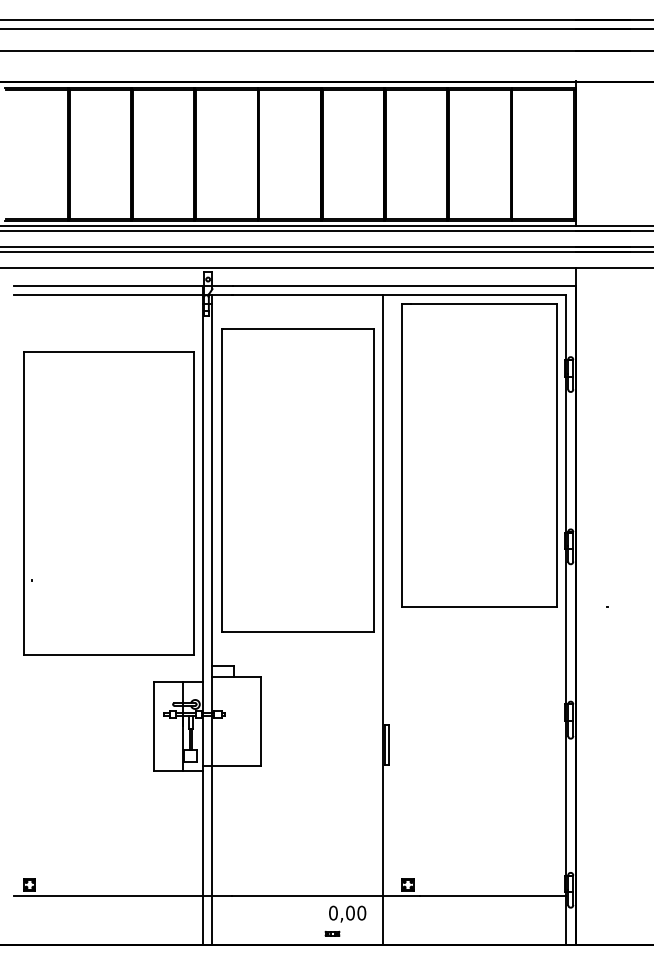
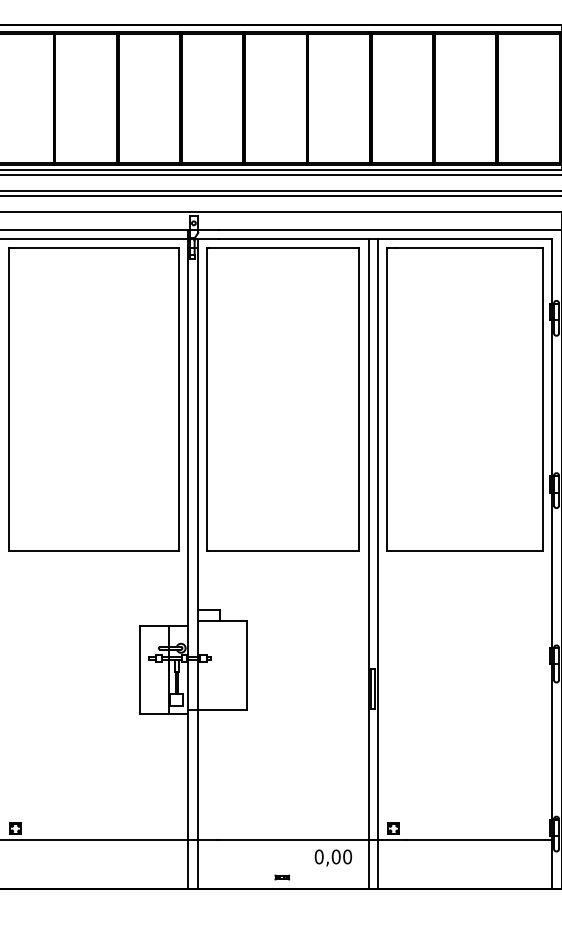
part: (297, 480) -> (283, 399), moved
part: (108, 503) -> (94, 399), moved
line: (392, 619) -> (378, 563), added
part: (332, 933) -> (282, 877), moved

